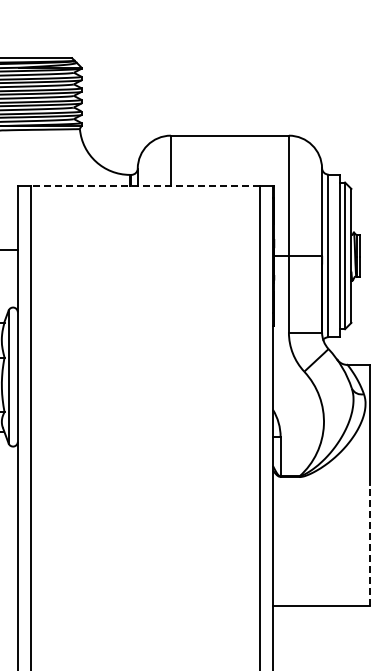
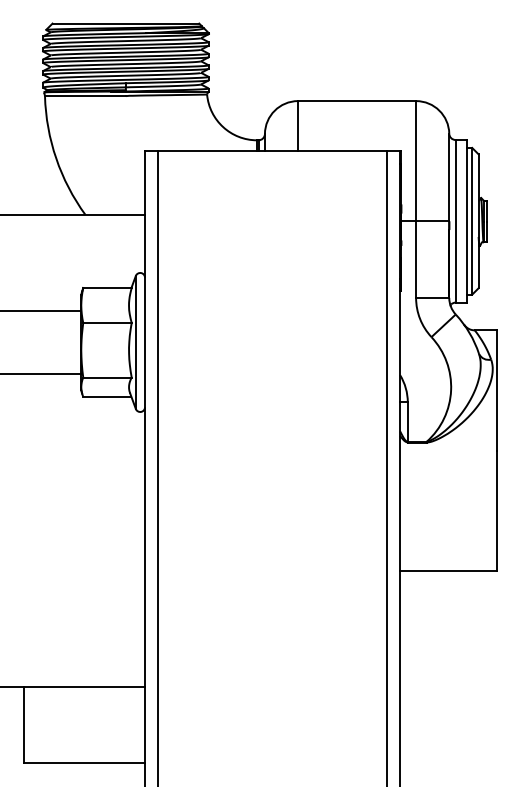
line: (145, 186) -> (272, 151), dashed -> solid
line: (369, 545) -> (496, 510), dashed -> solid

